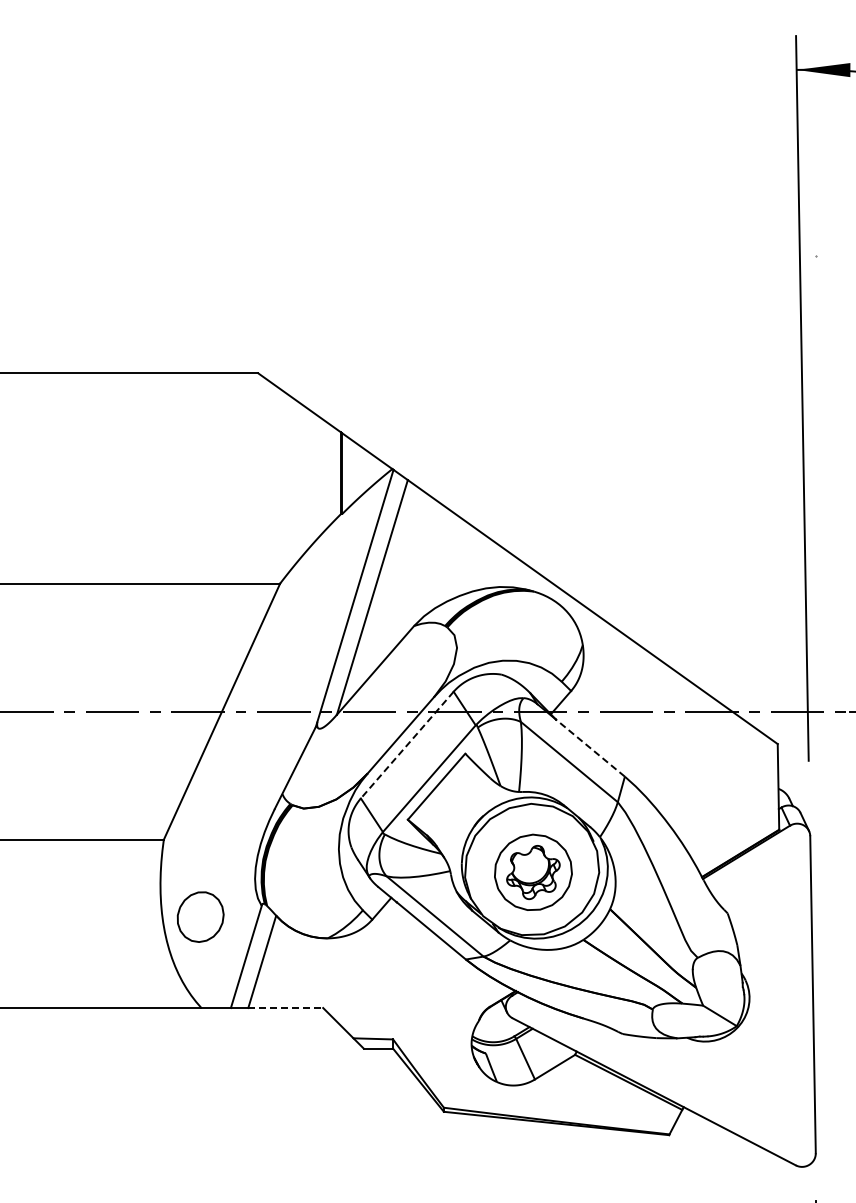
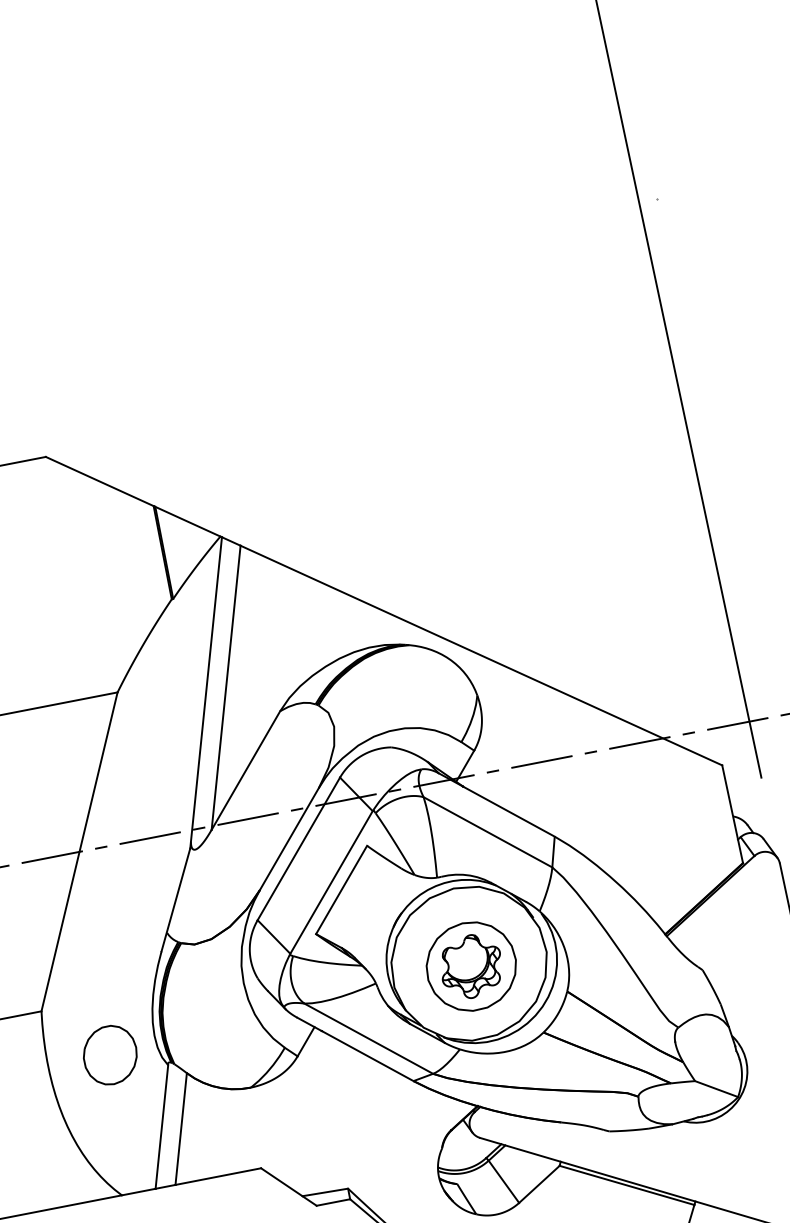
line: (407, 745) -> (299, 849), dashed -> solid
line: (590, 748) -> (509, 812), dashed -> solid
part: (200, 916) -> (110, 1054), moved
line: (286, 1008) -> (219, 1176), dashed -> solid

